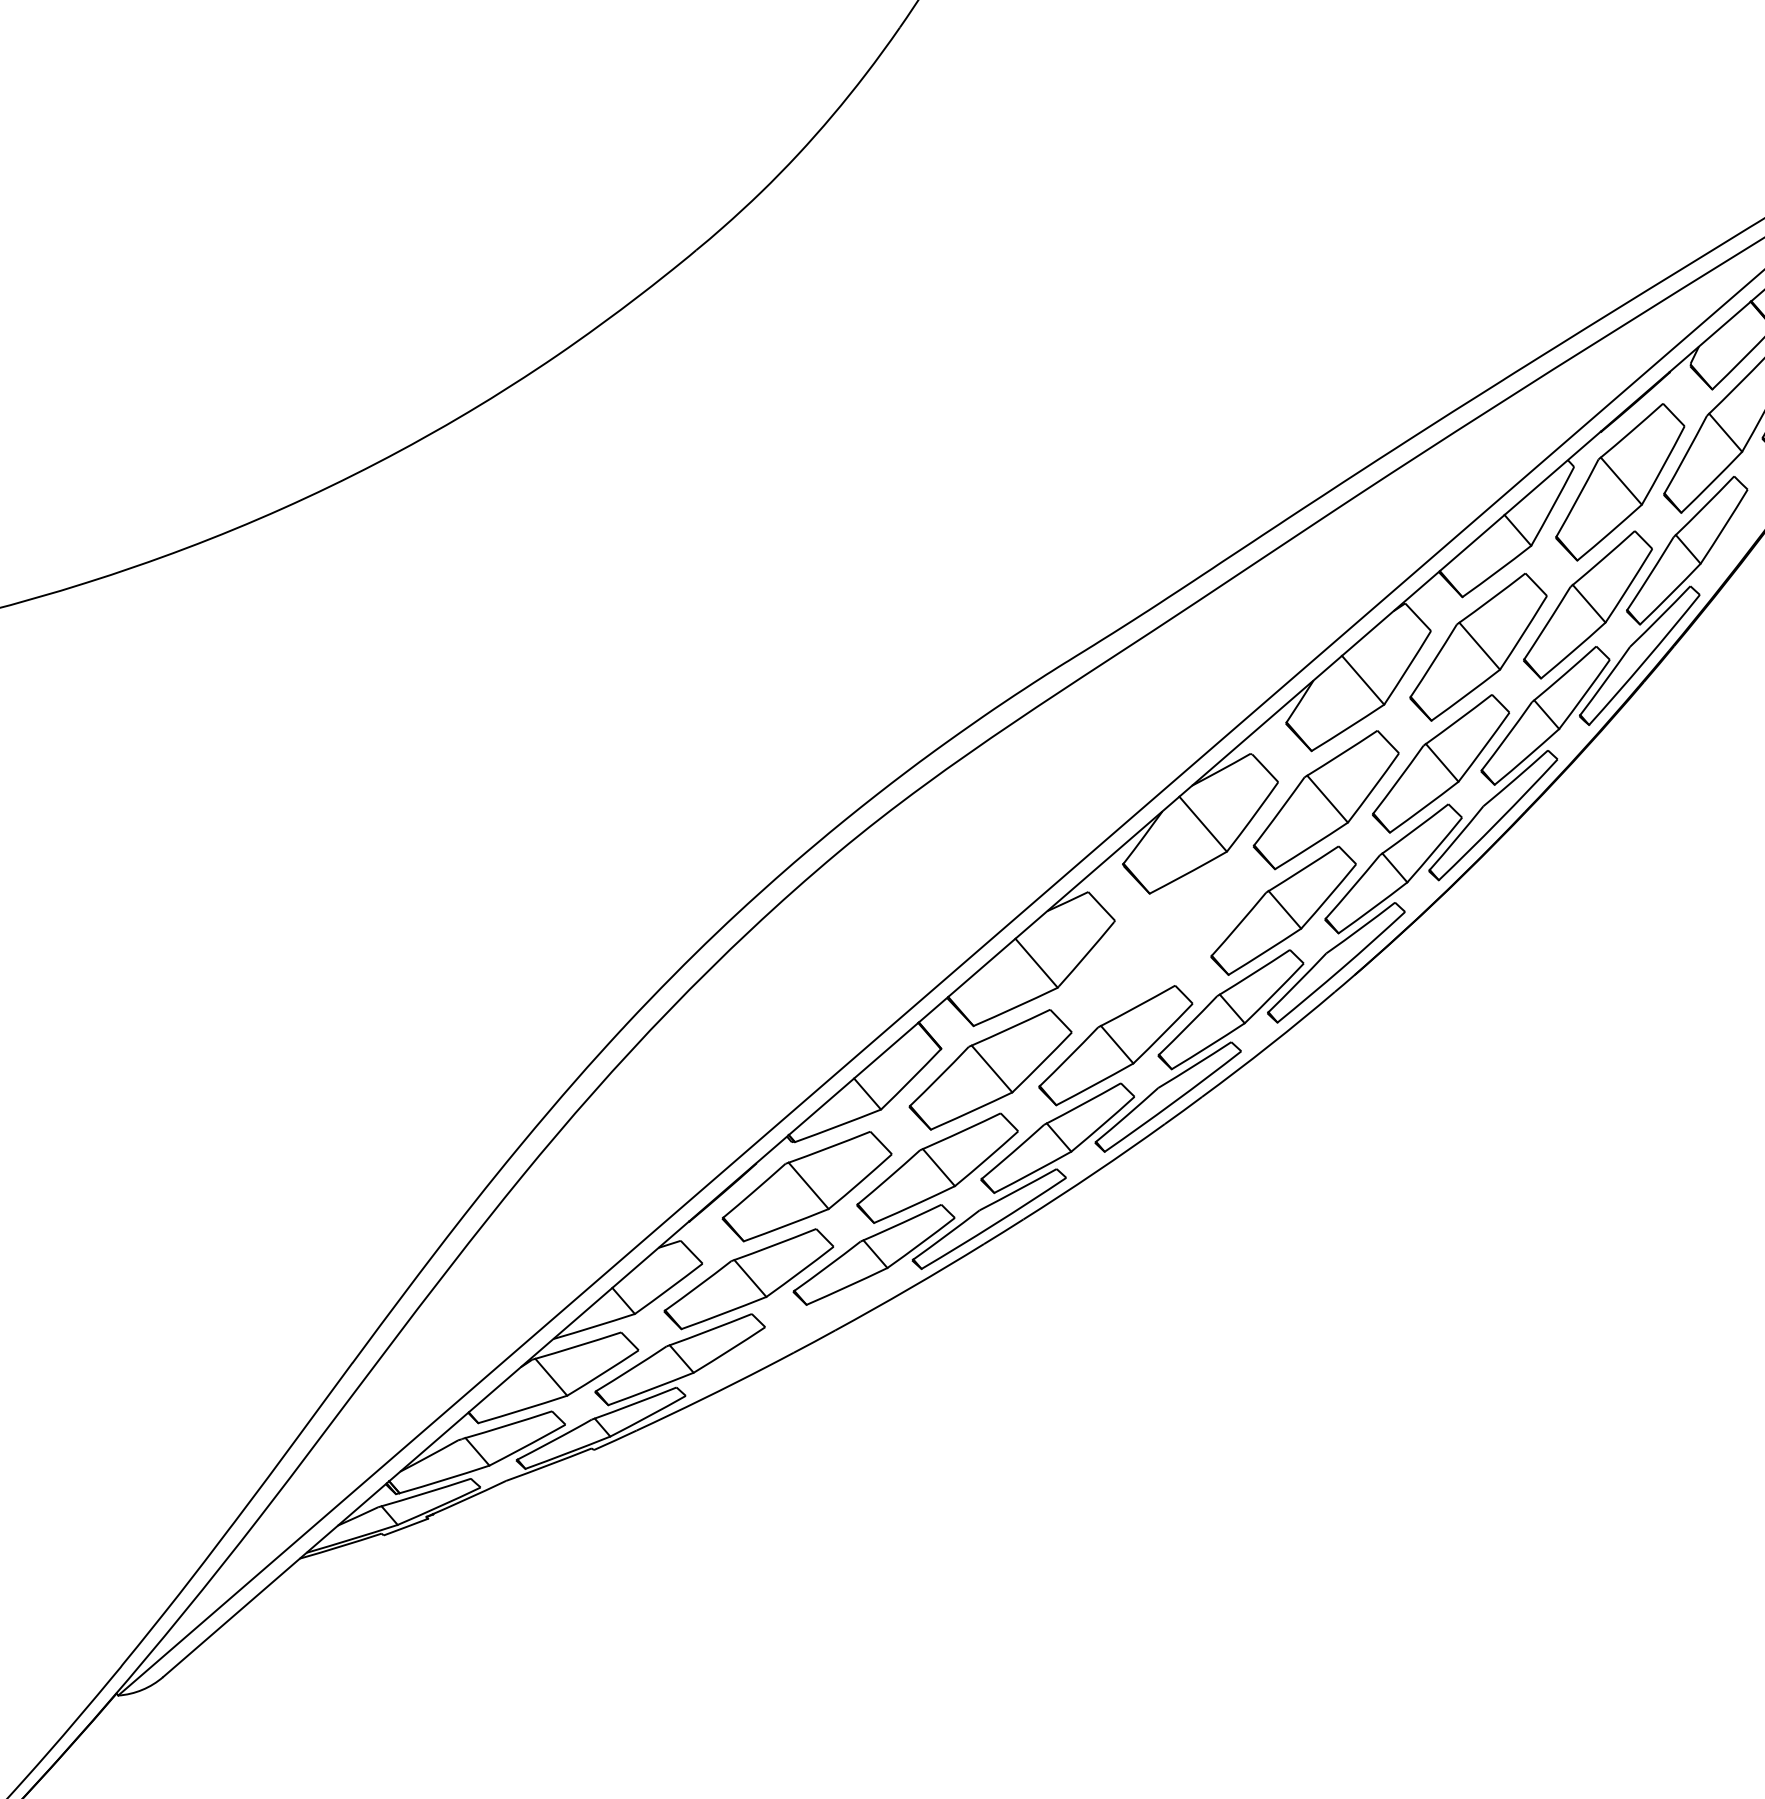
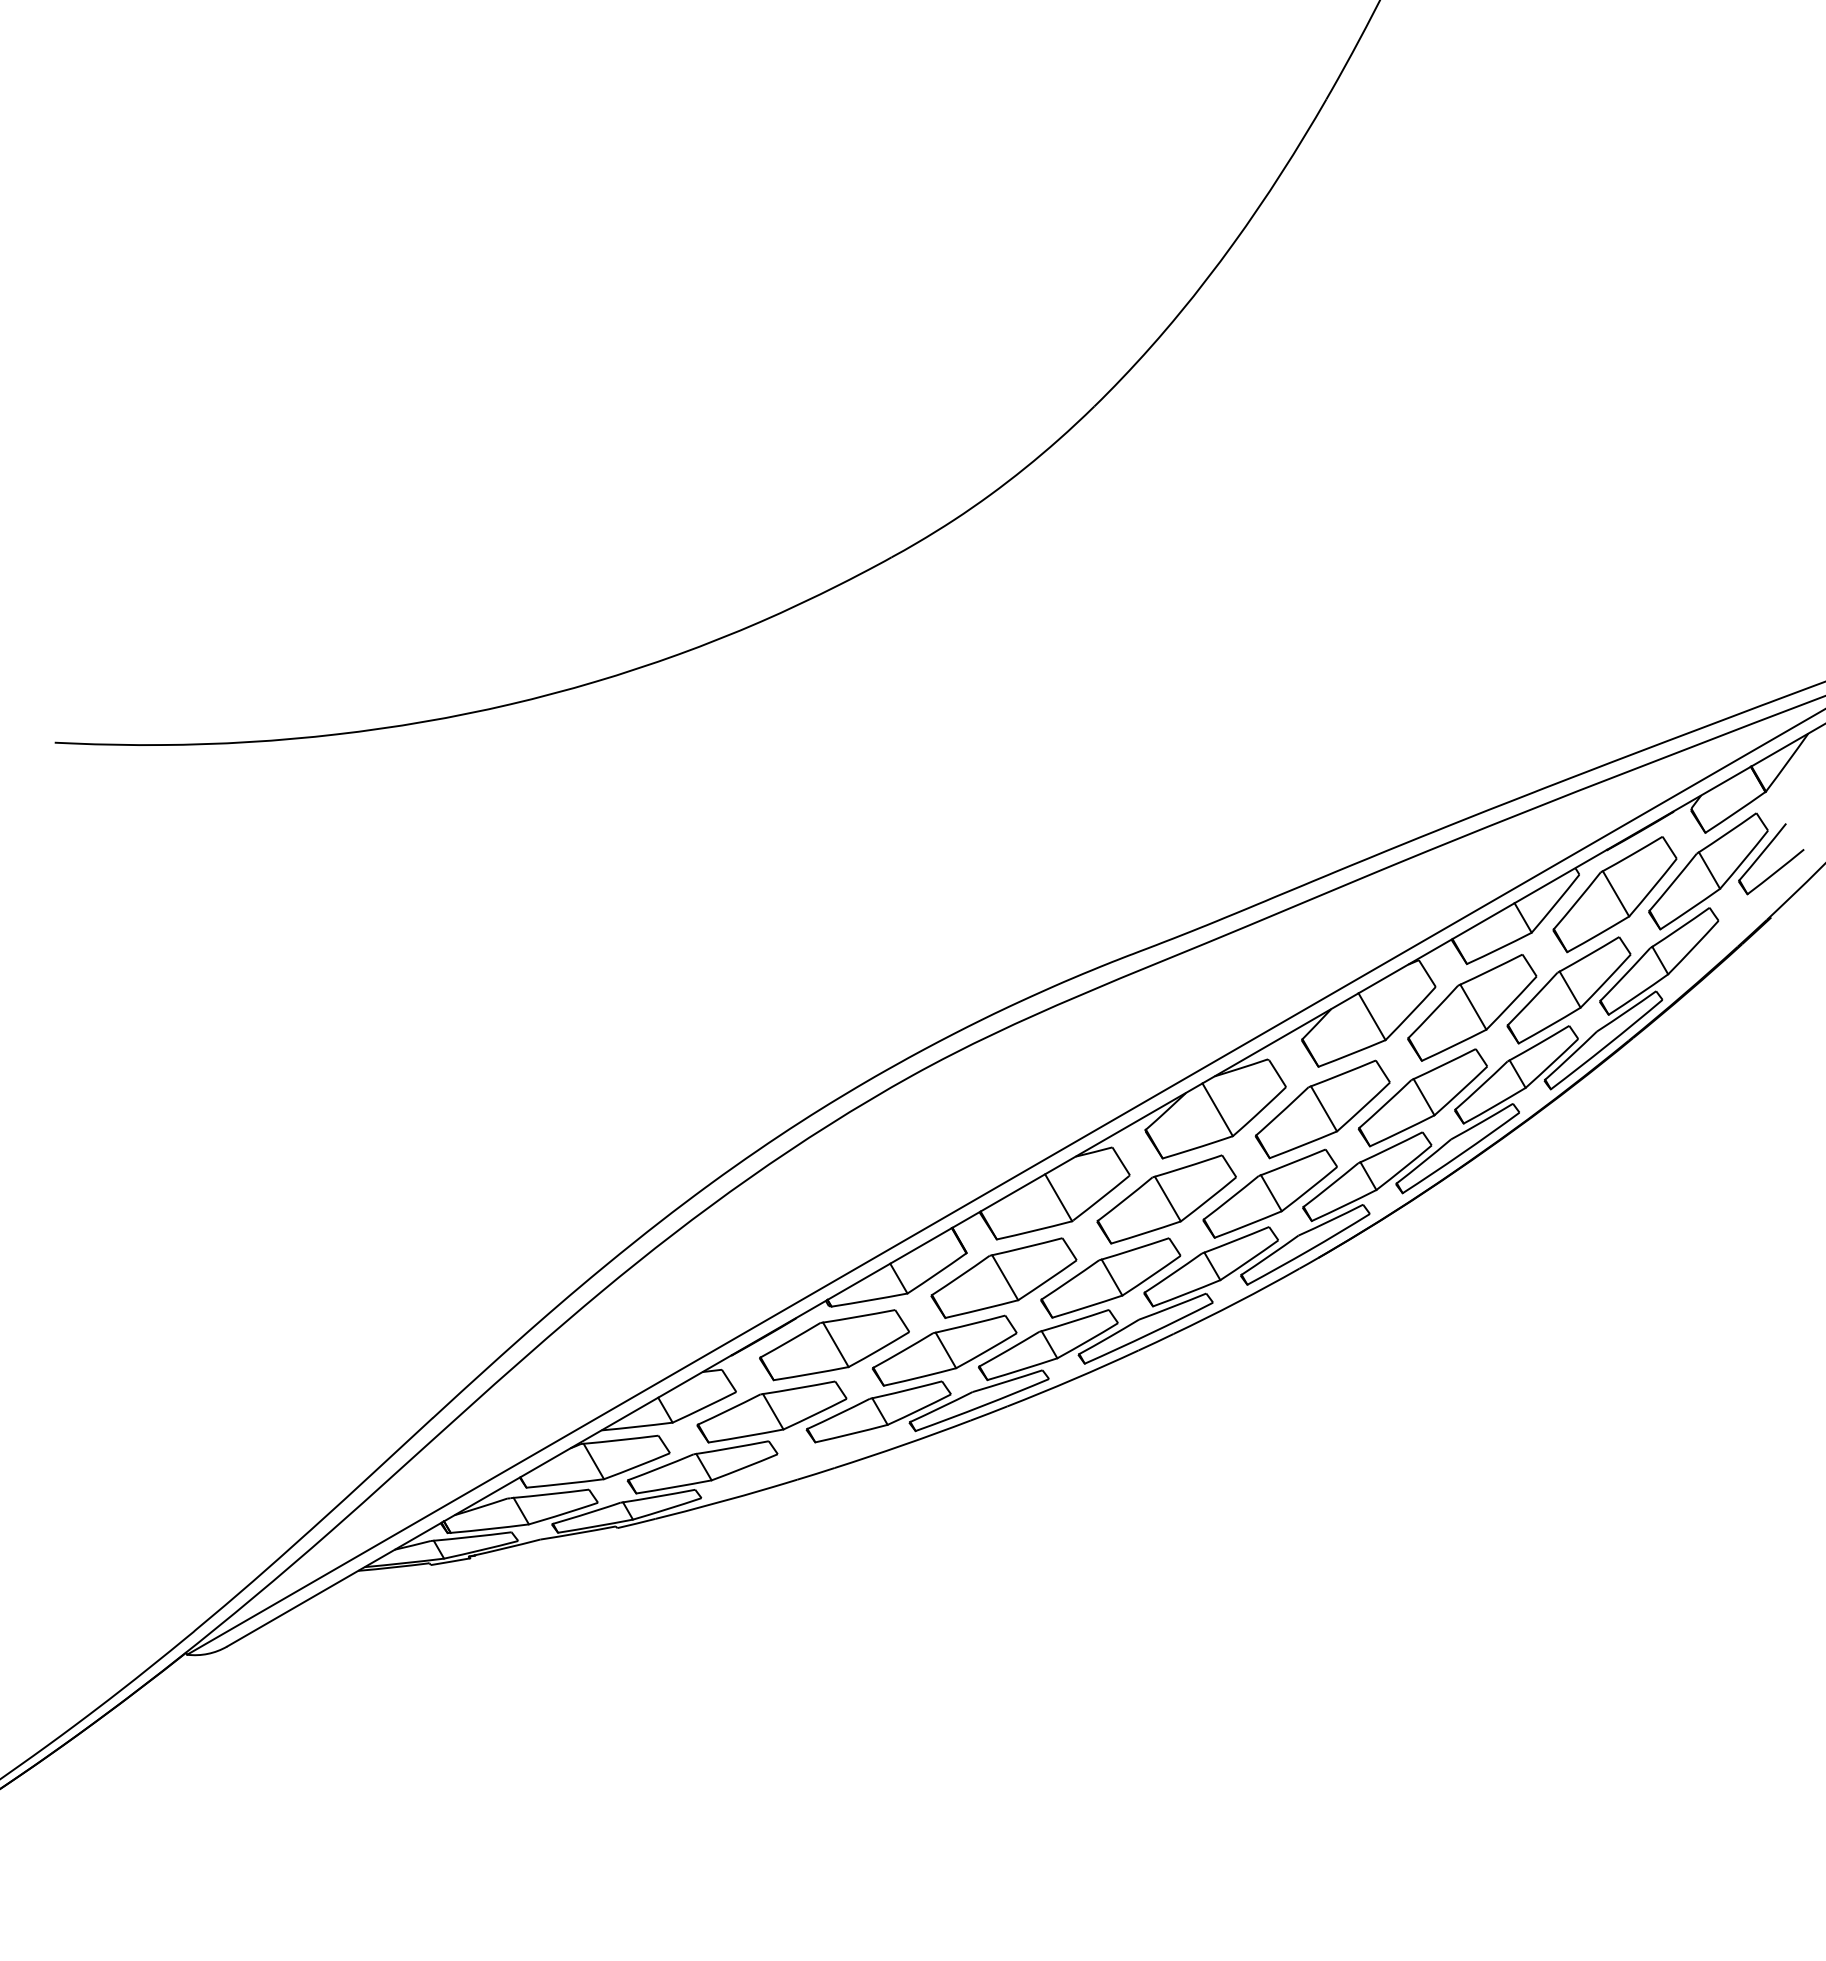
part: (1163, 940) -> (1166, 1199), added

